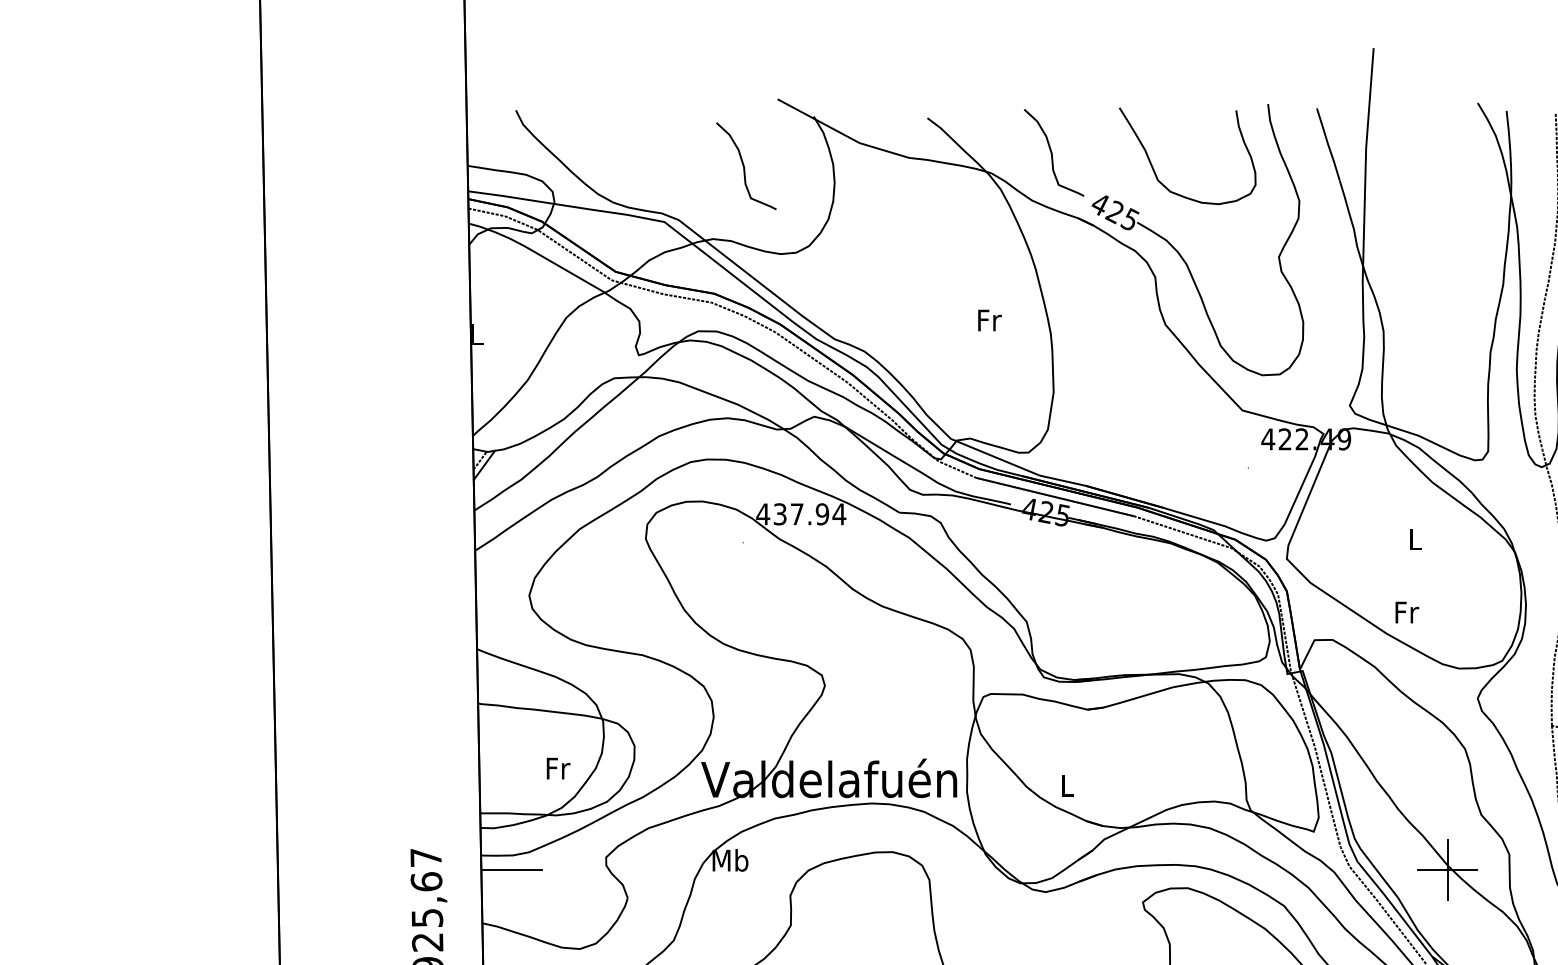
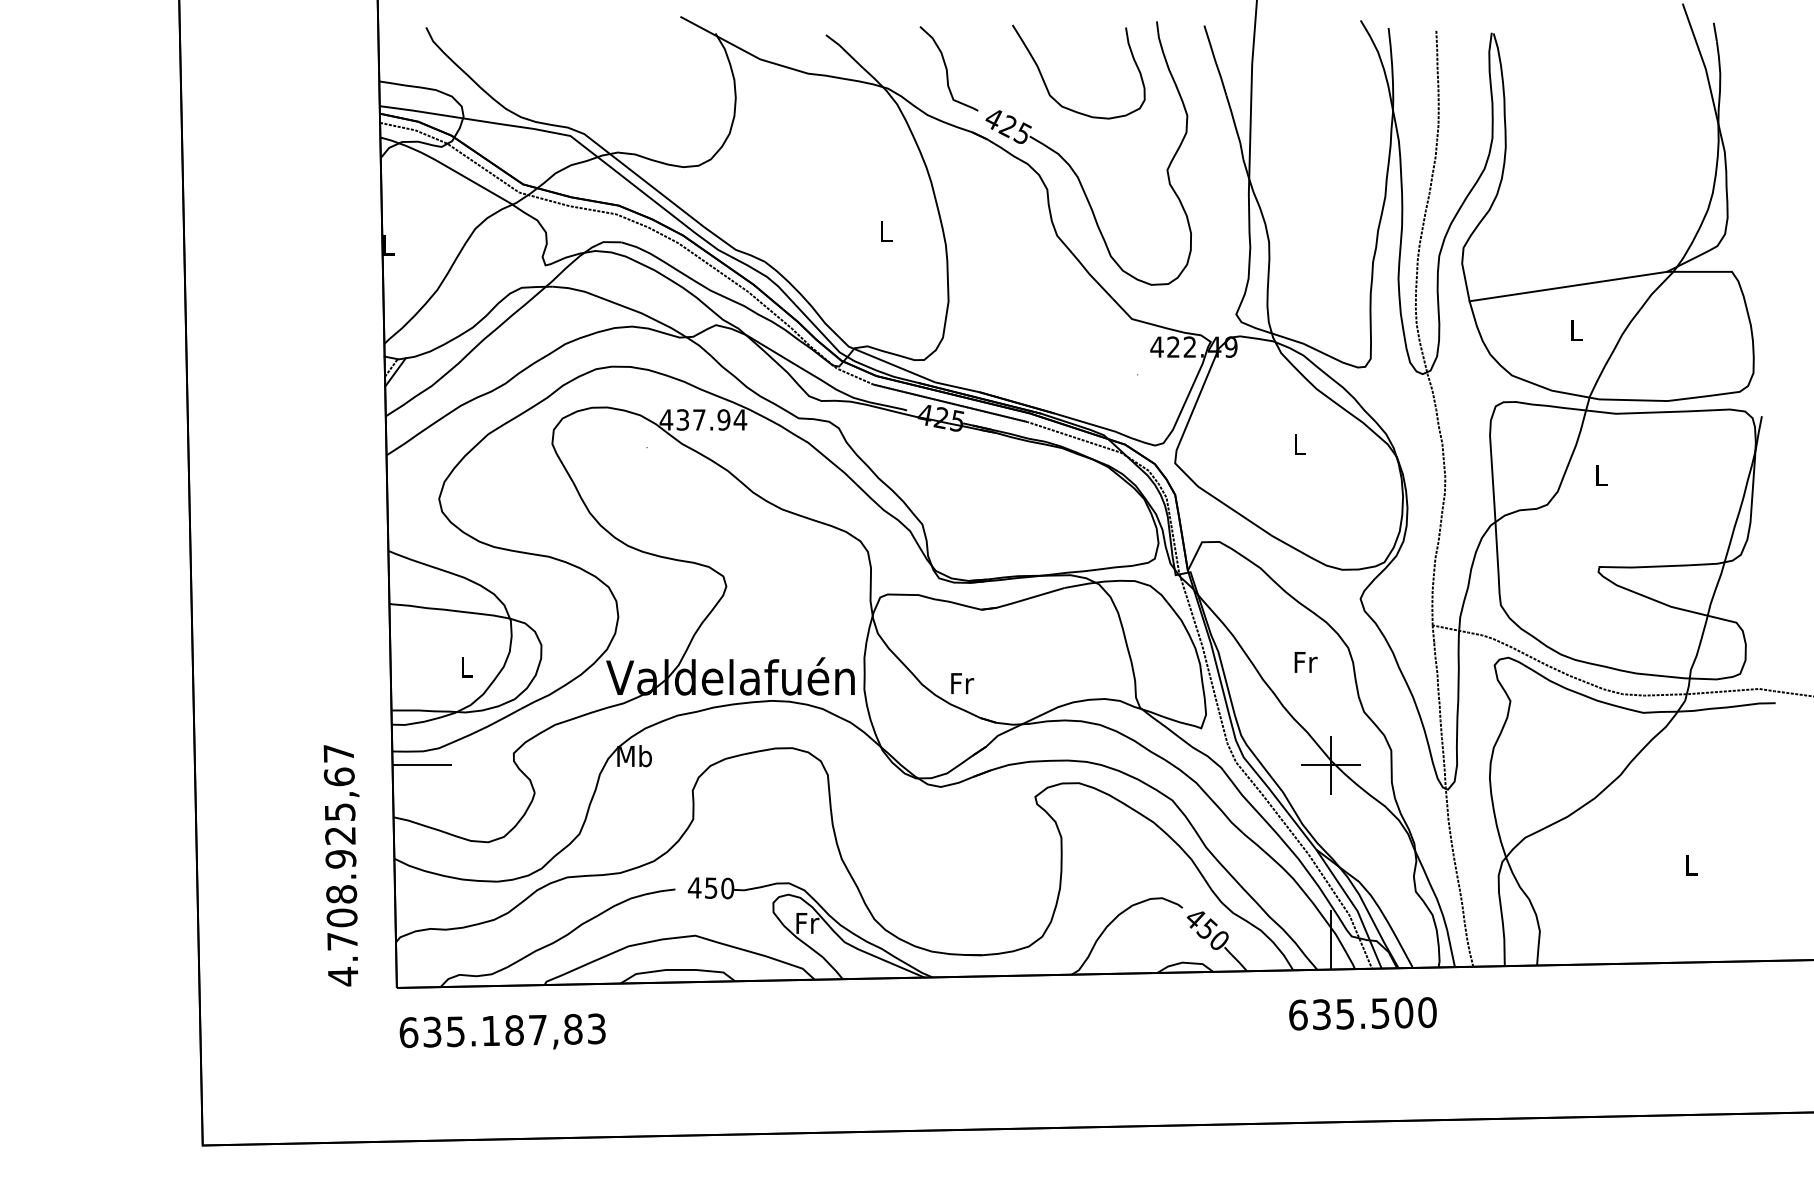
curve: (744, 165) -> (648, 81), removed
text: (989, 320) -> (886, 231), Fr -> L
text: (1406, 612) -> (1305, 662), moved
text: (558, 768) -> (467, 666), Fr -> L
text: (1067, 785) -> (962, 683), L -> Fr

